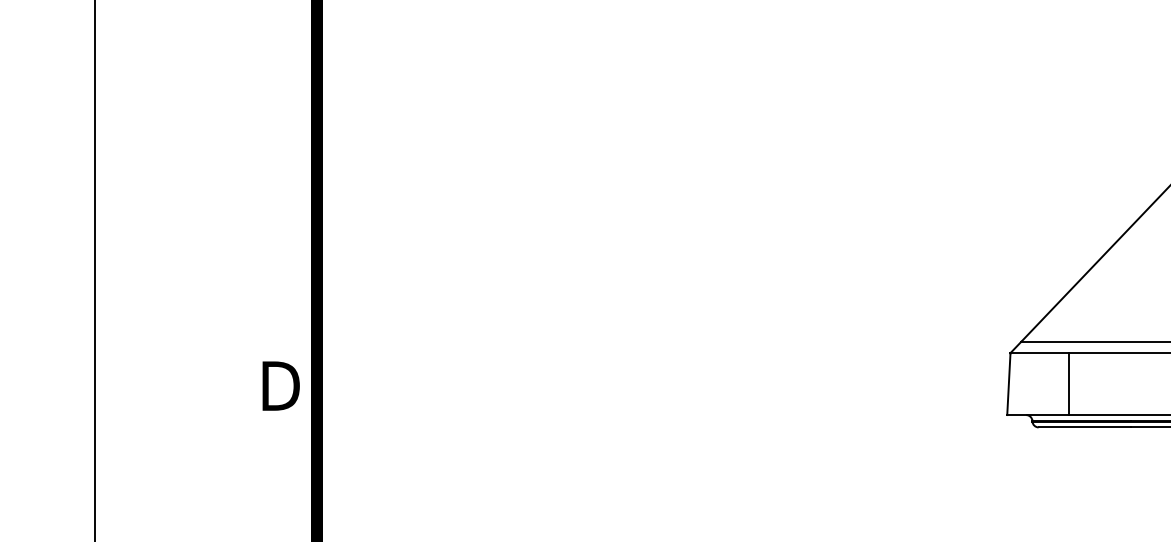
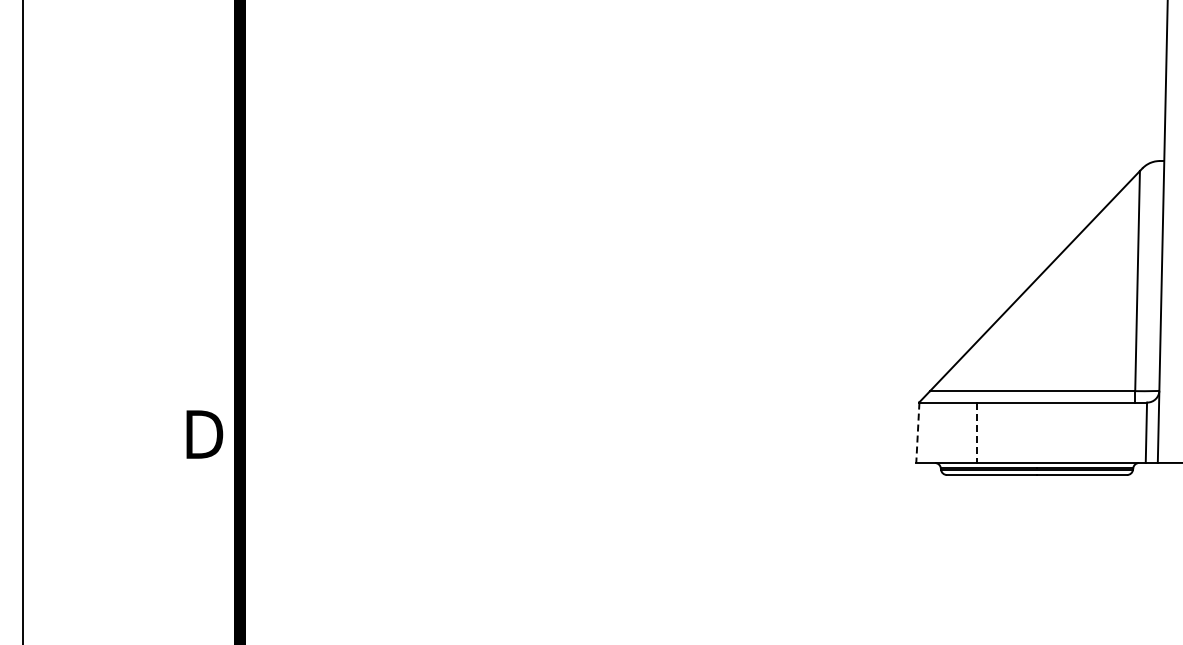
line: (1008, 385) -> (917, 433), solid -> dashed
line: (1068, 385) -> (976, 433), solid -> dashed

